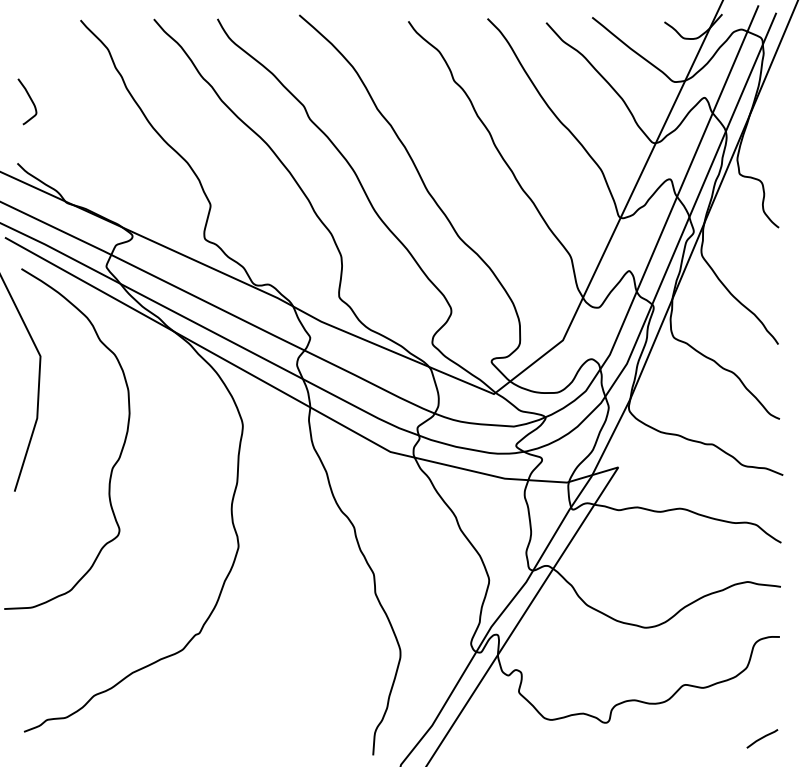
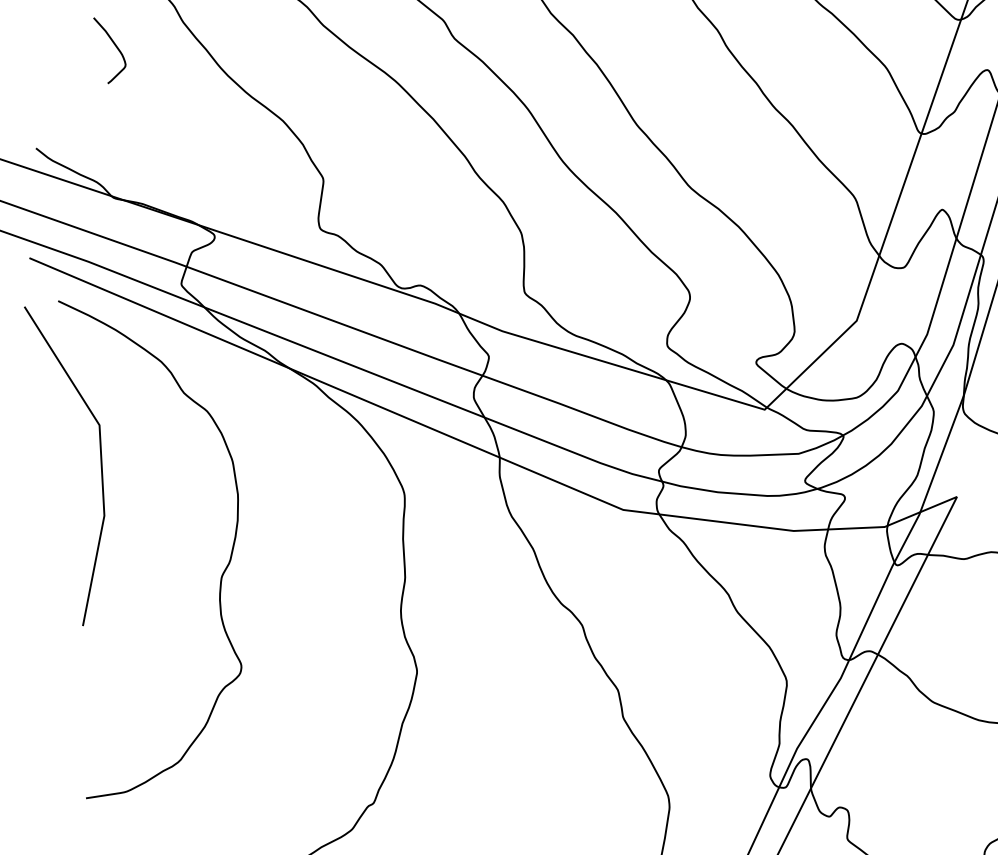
curve: (30, 100) -> (114, 47), moved

